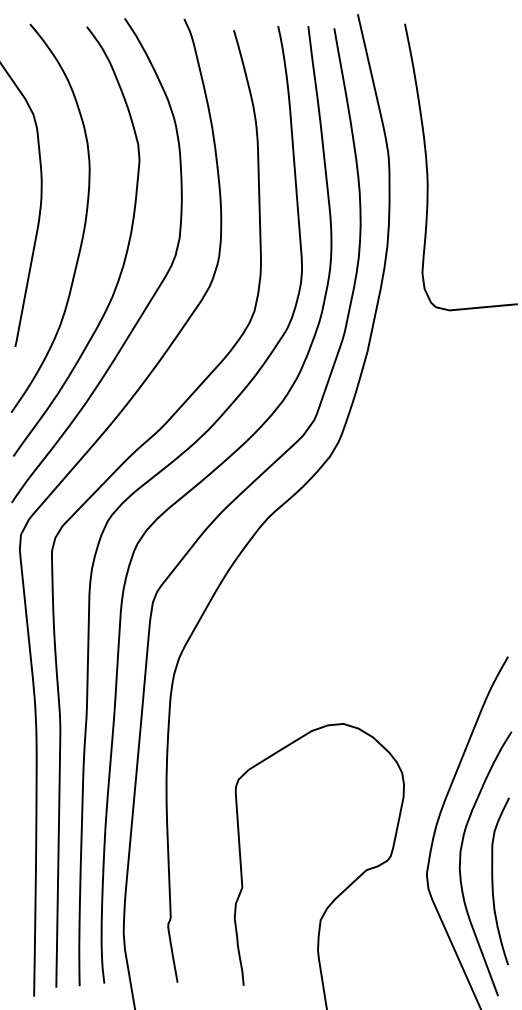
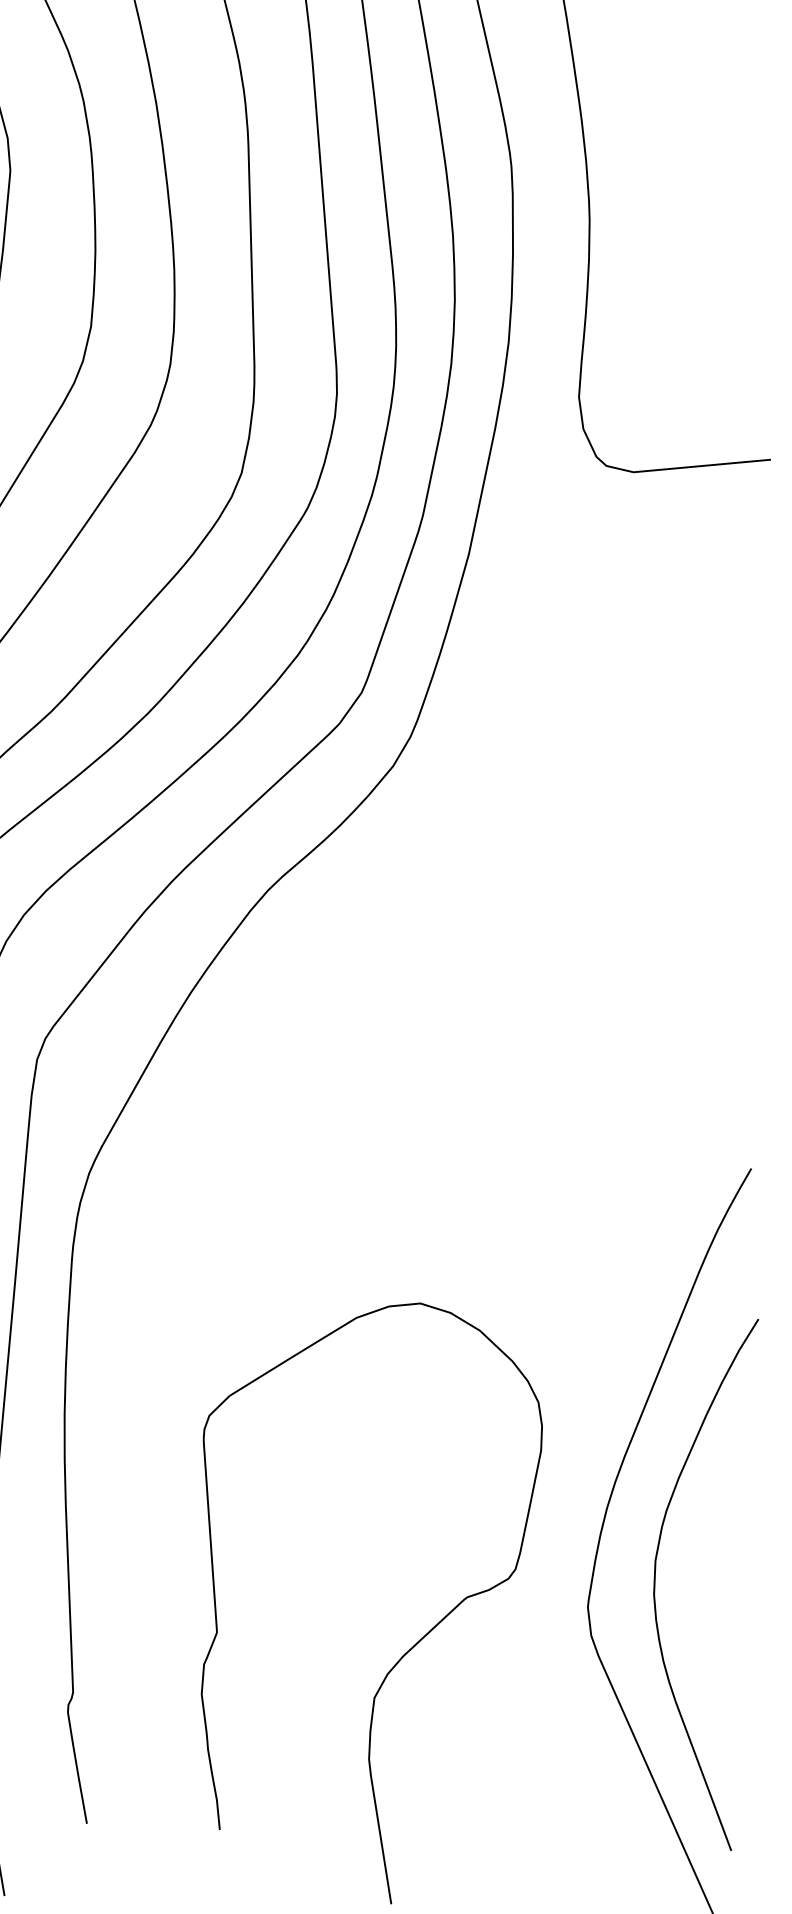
curve: (493, 881) -> (721, 1620), removed

